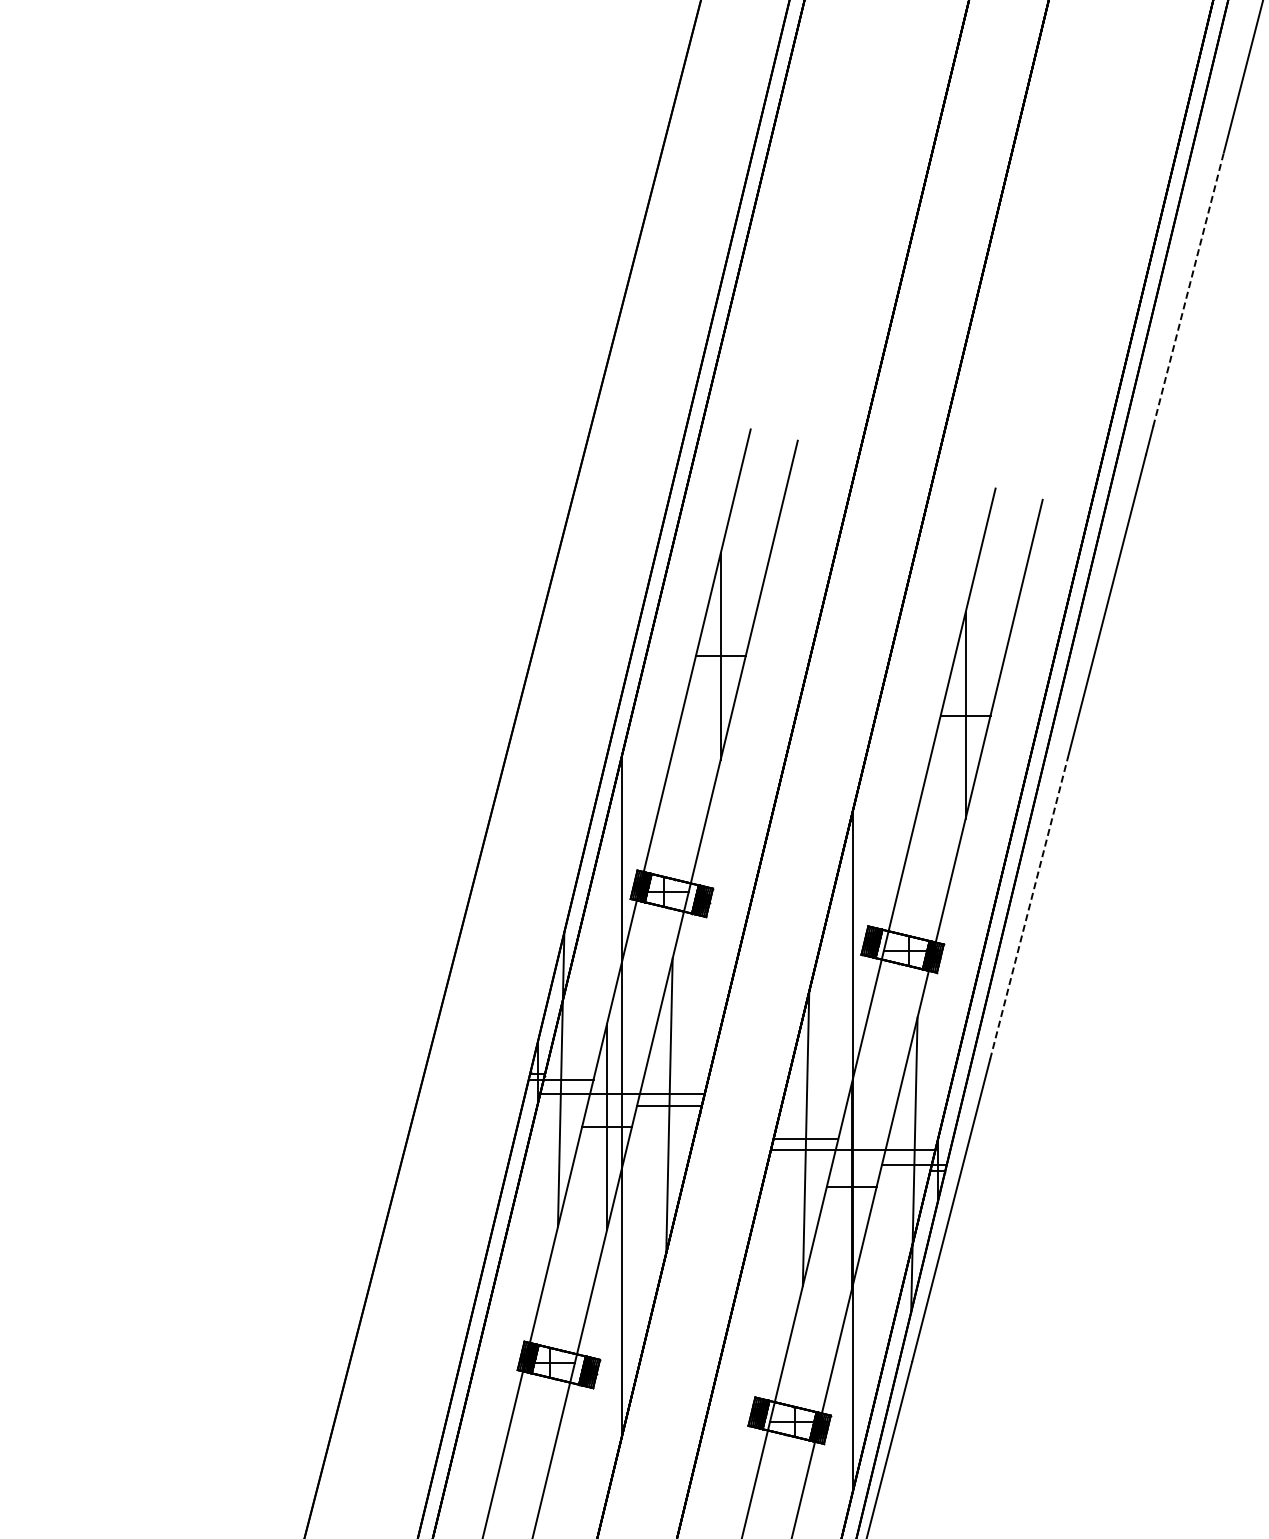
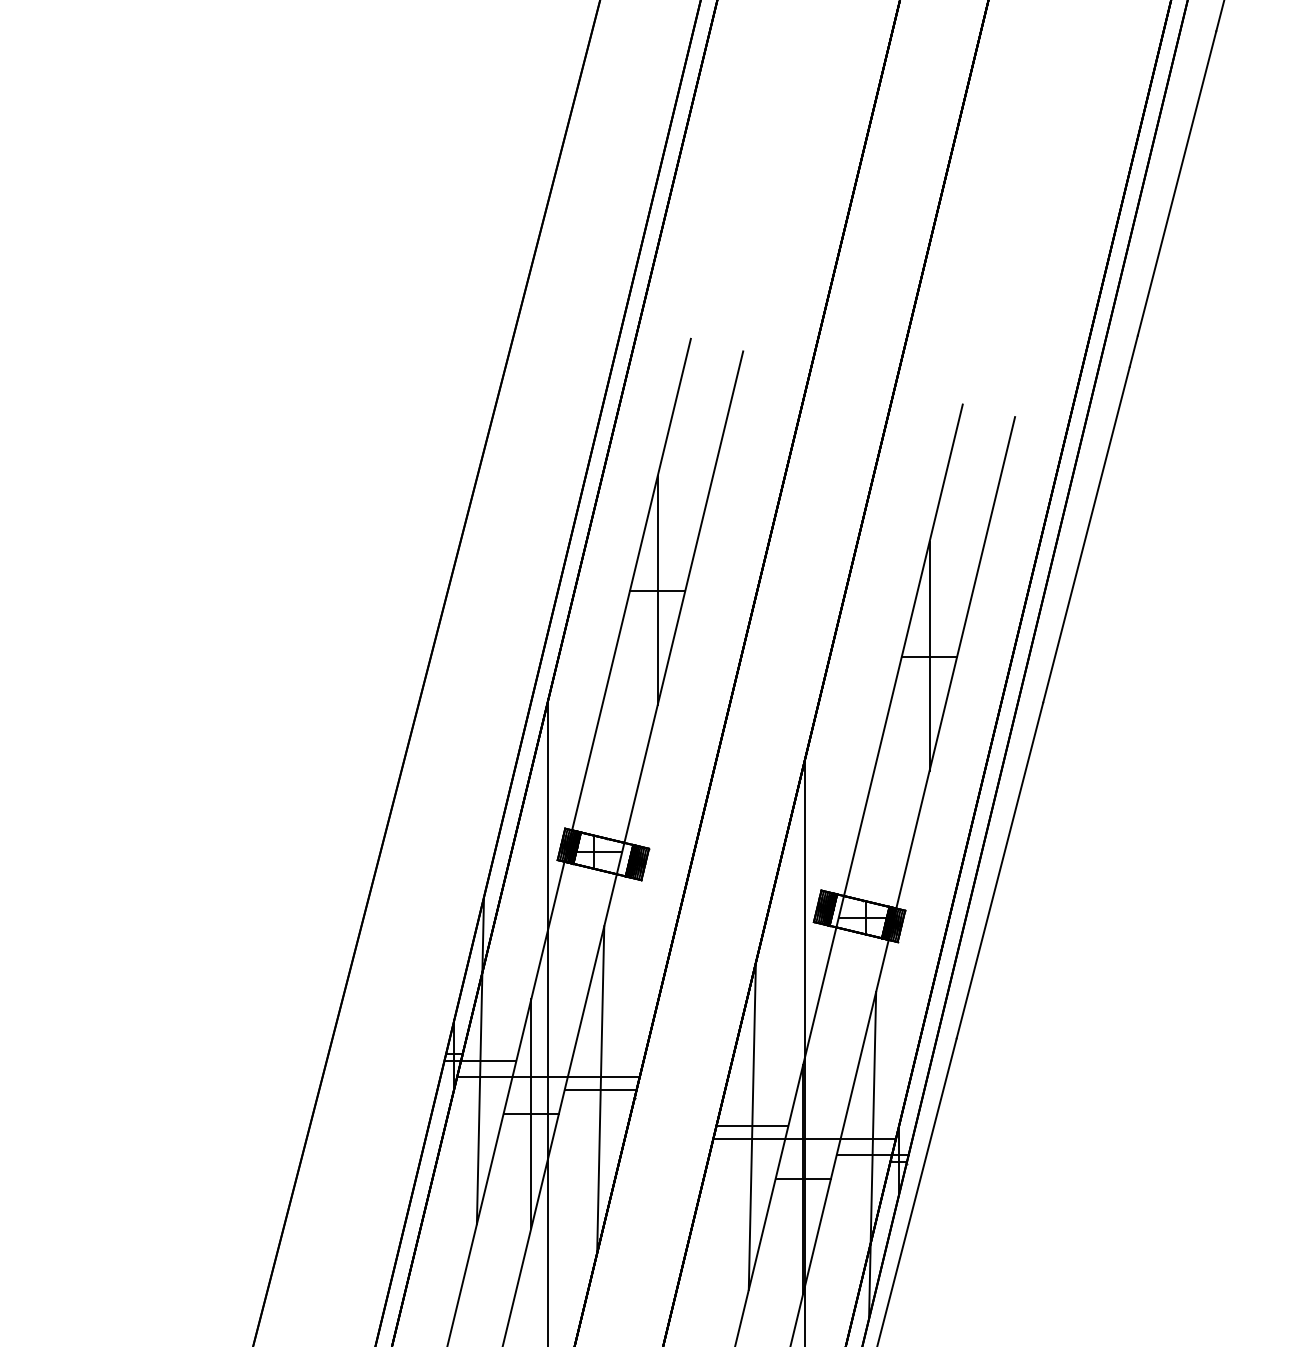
line: (1188, 289) -> (1176, 183), dashed -> solid
line: (1029, 907) -> (1000, 869), dashed -> solid

